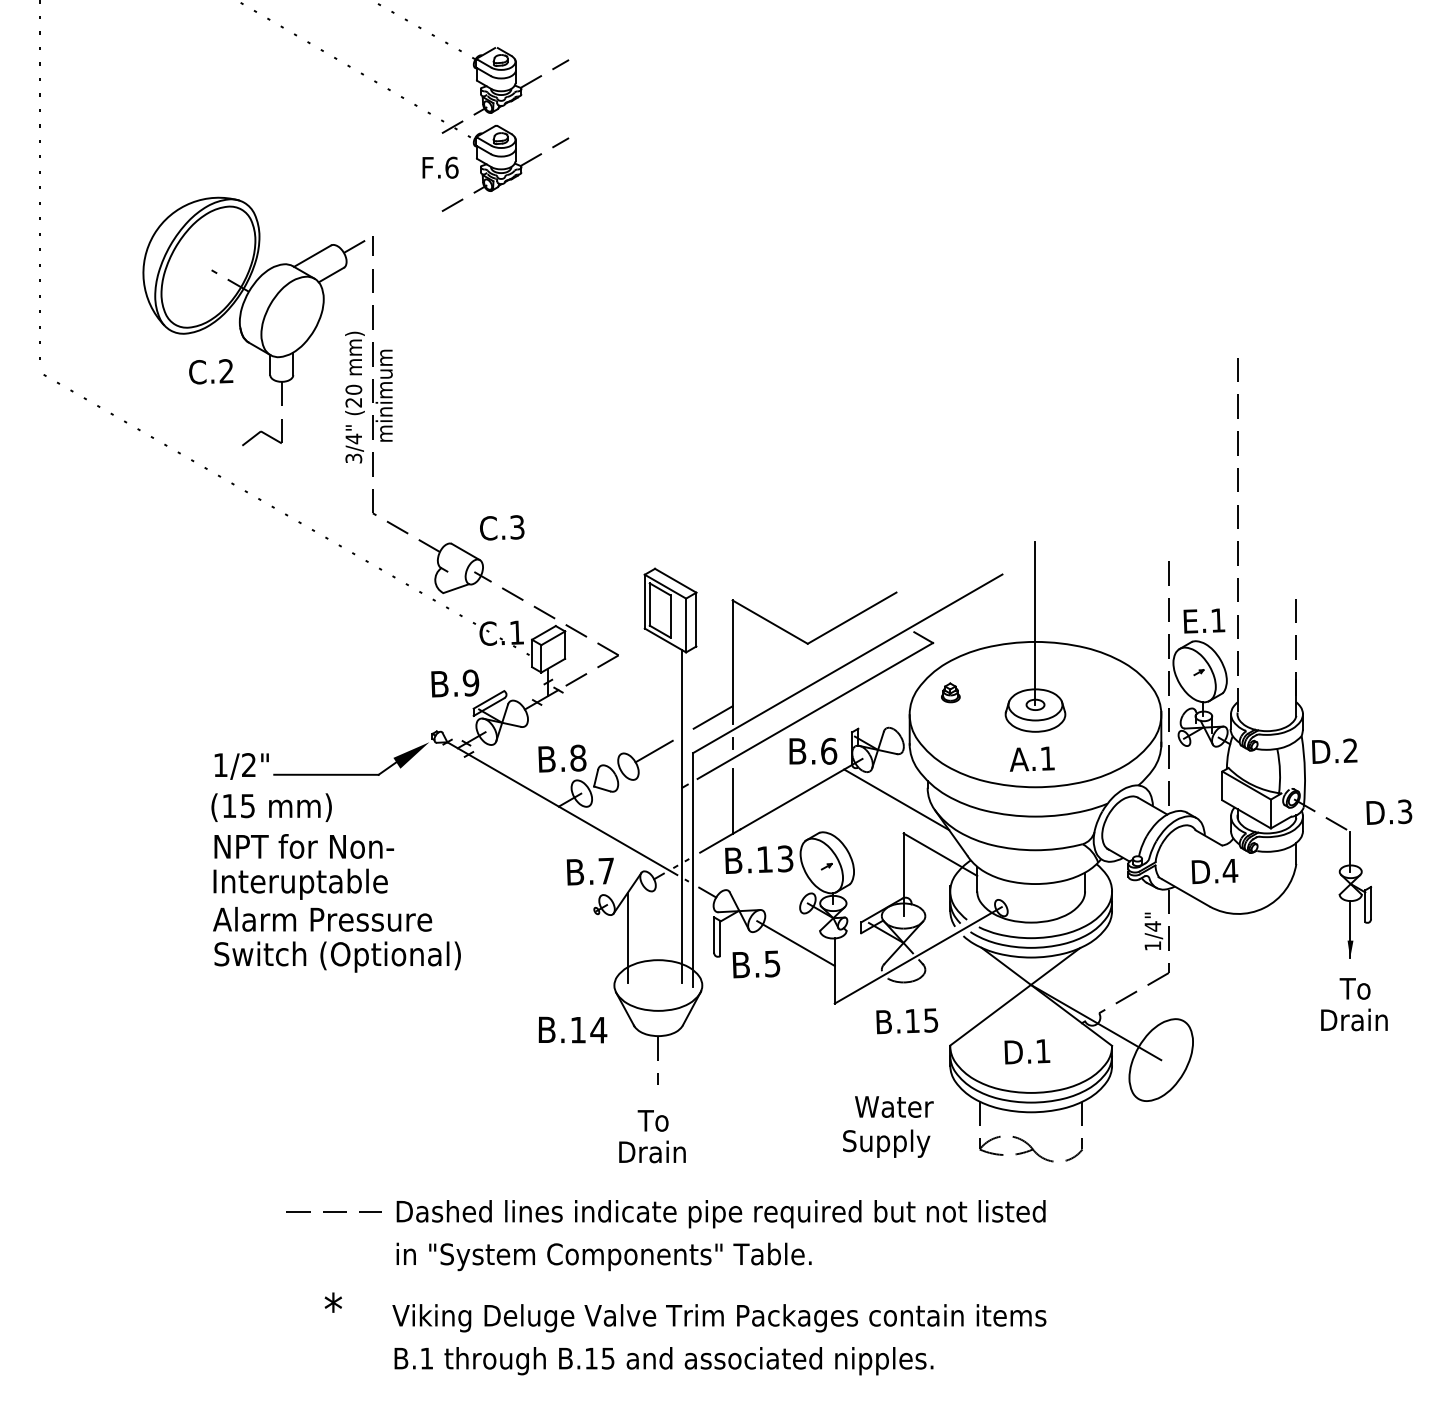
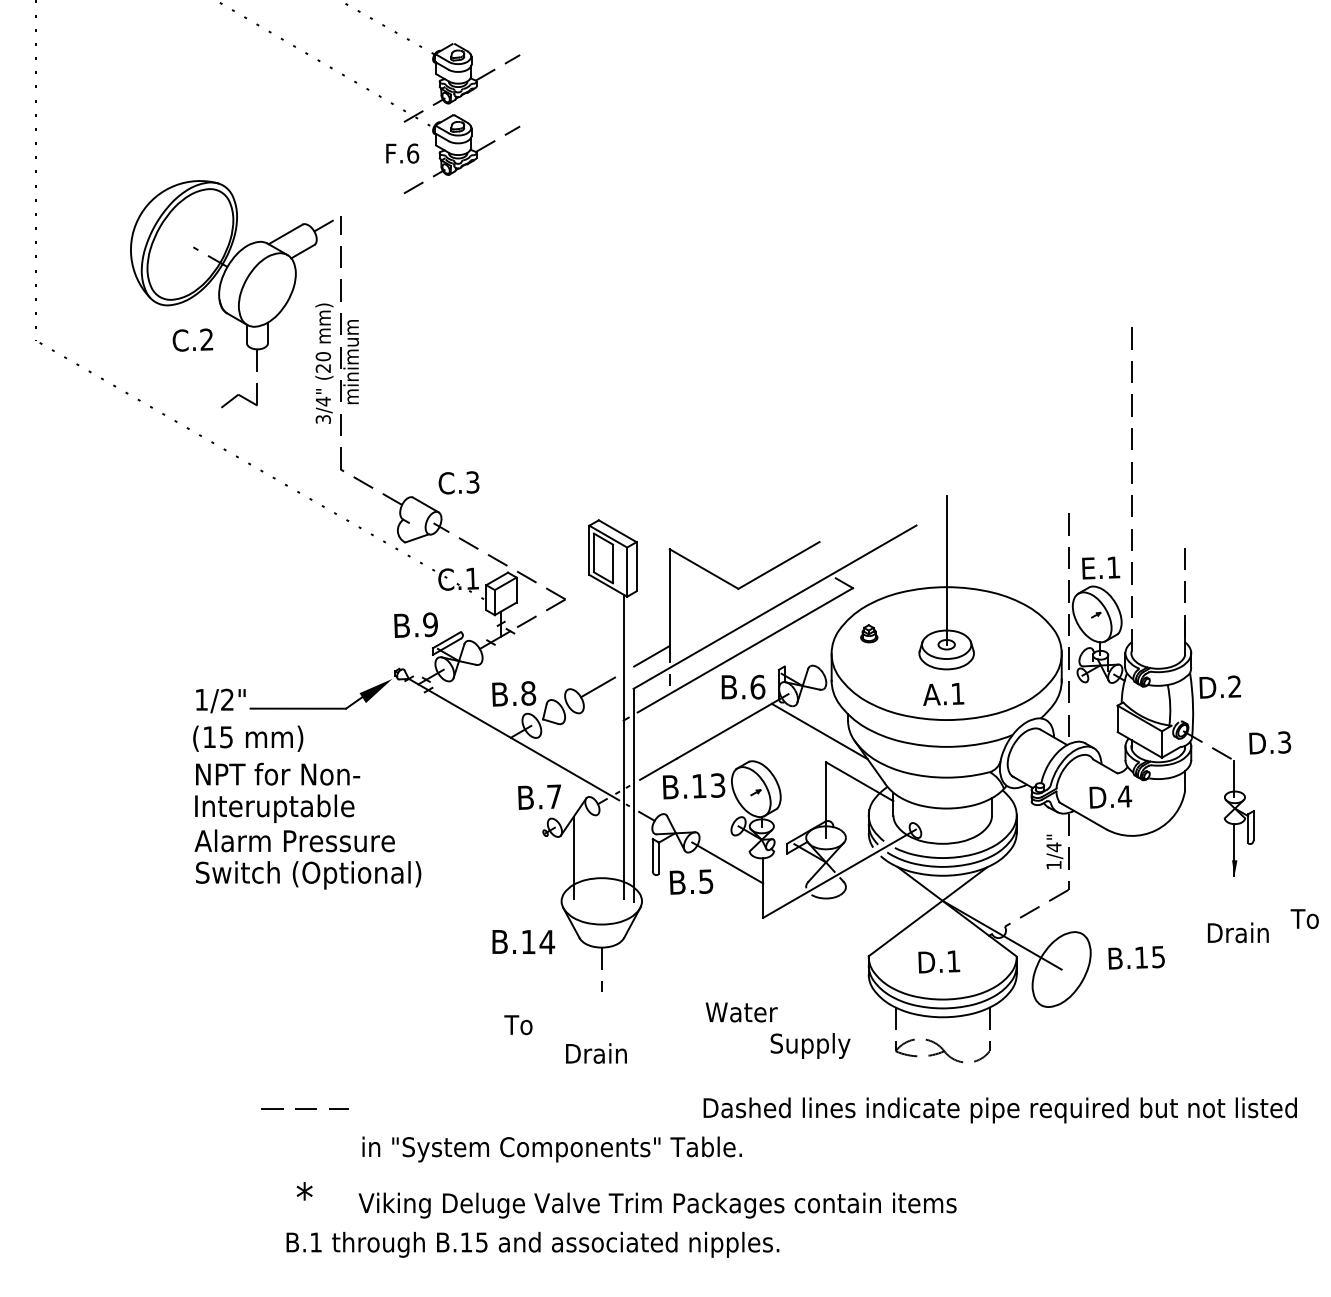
line: (732, 800) -> (669, 732), removed
text: (1354, 988) -> (1304, 918), moved
text: (907, 1021) -> (1136, 958), moved
text: (894, 1106) -> (741, 1011), moved
text: (652, 1120) -> (517, 1024), moved
text: (720, 1214) -> (999, 1110), moved
text: (663, 1361) -> (532, 1245), moved

